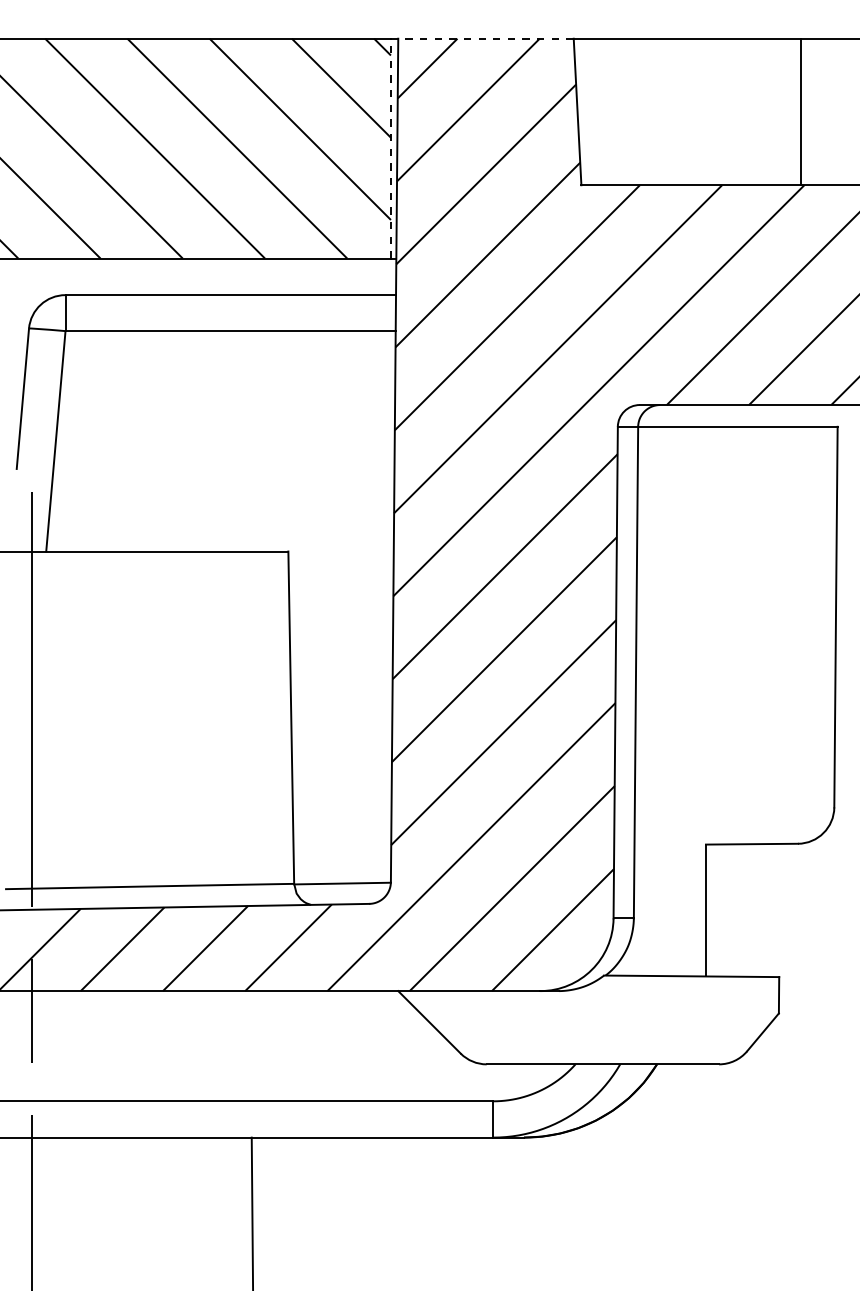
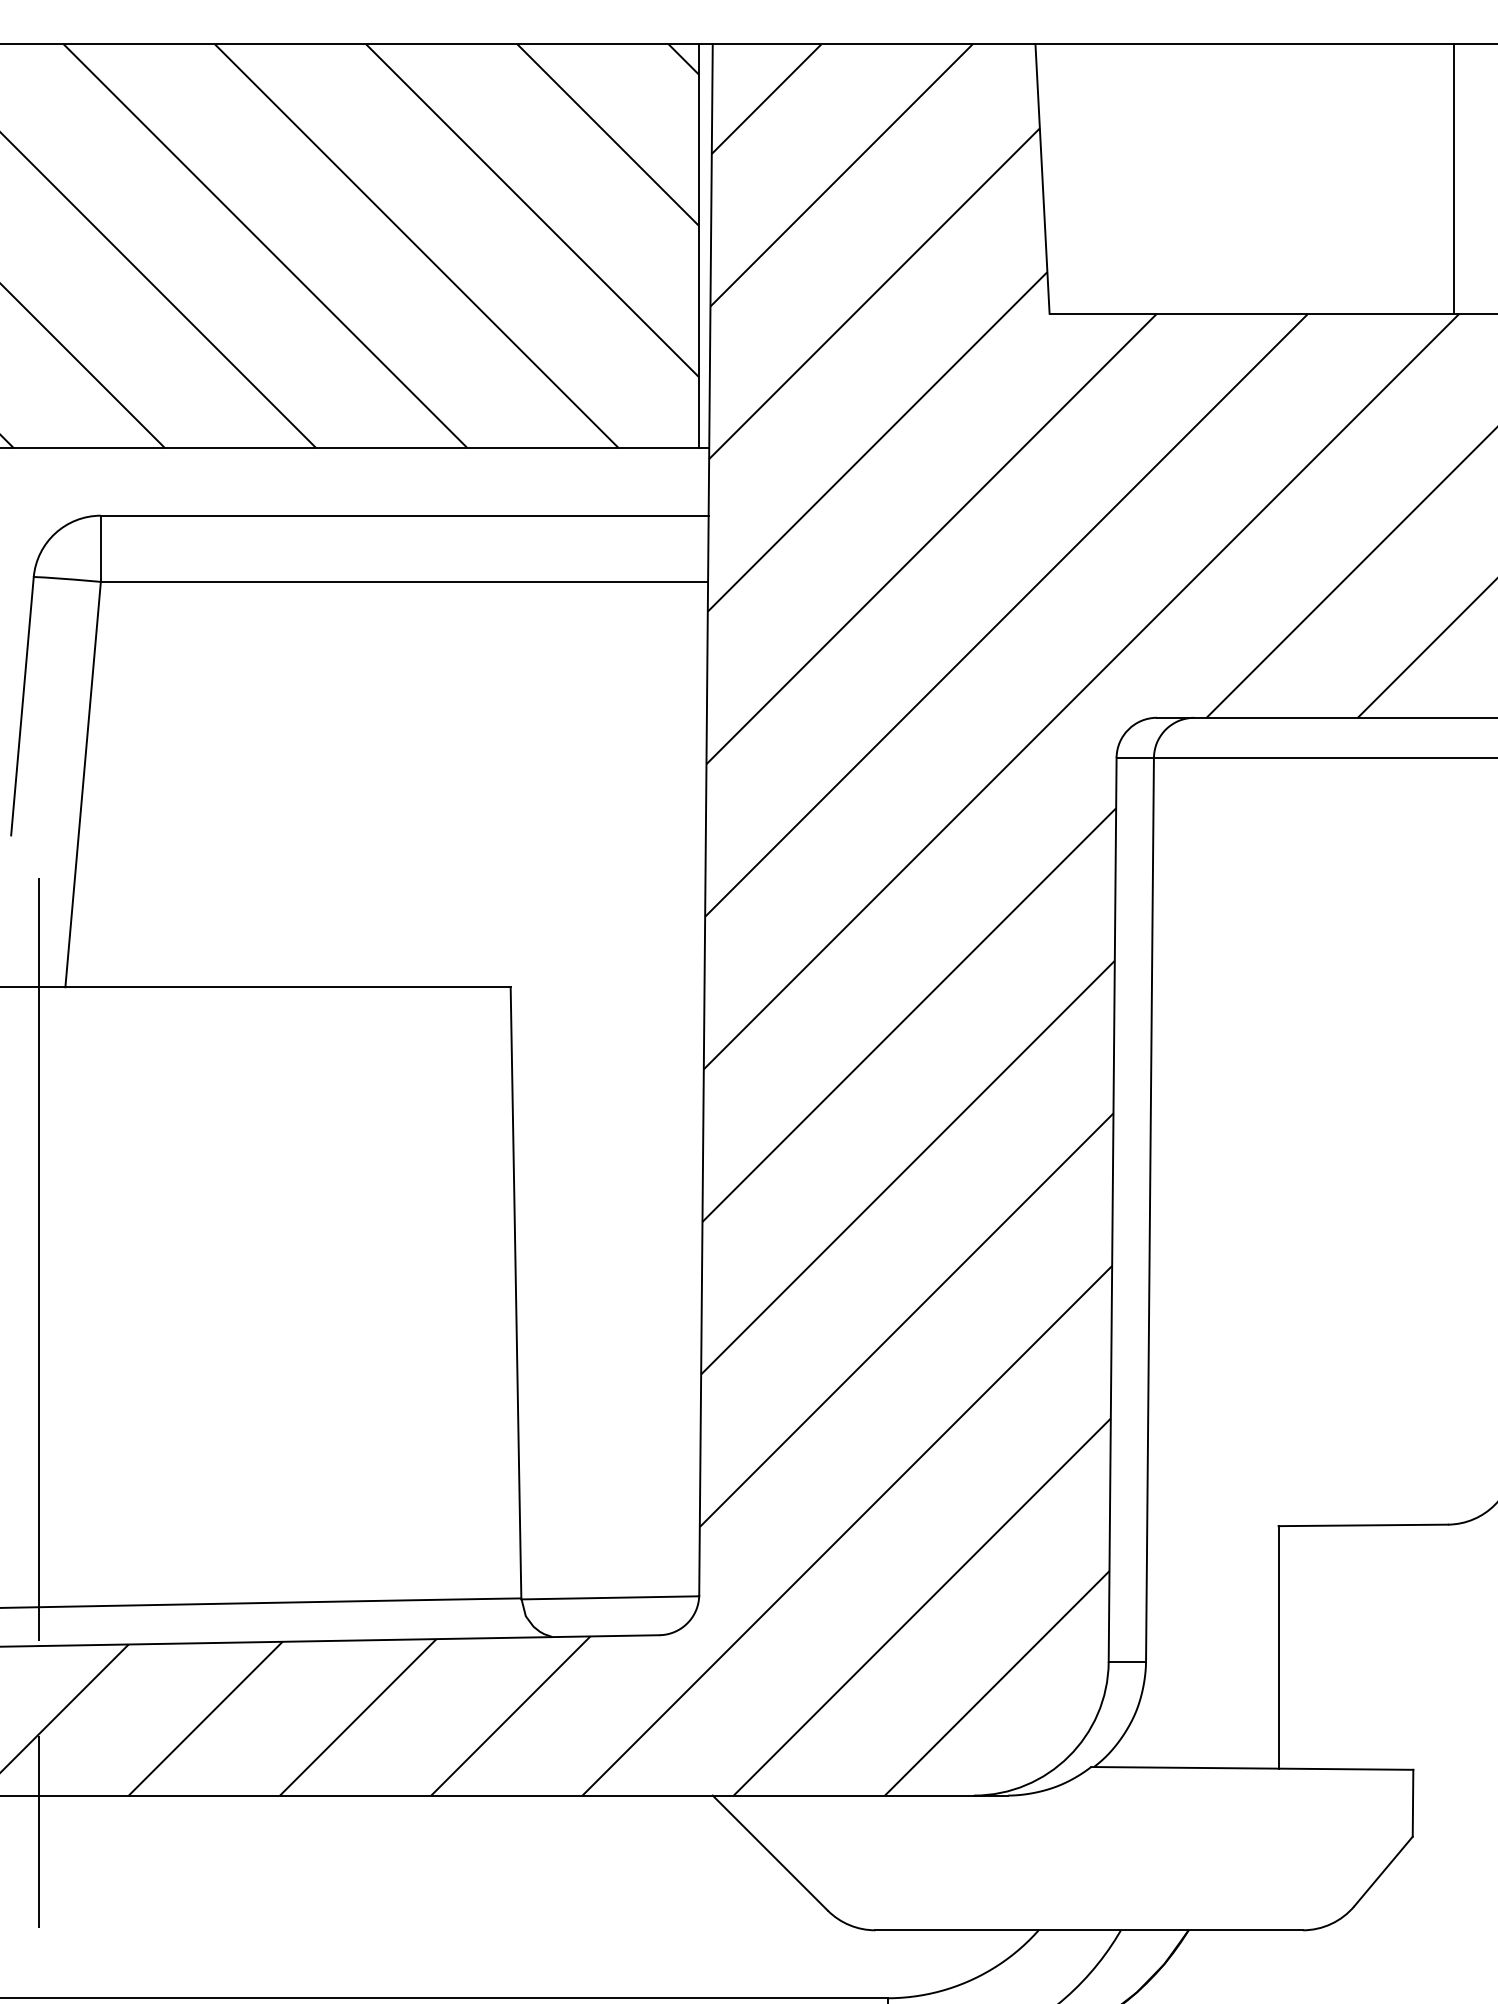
line: (486, 38) -> (875, 43), dashed -> solid
line: (390, 148) -> (698, 246), dashed -> solid

